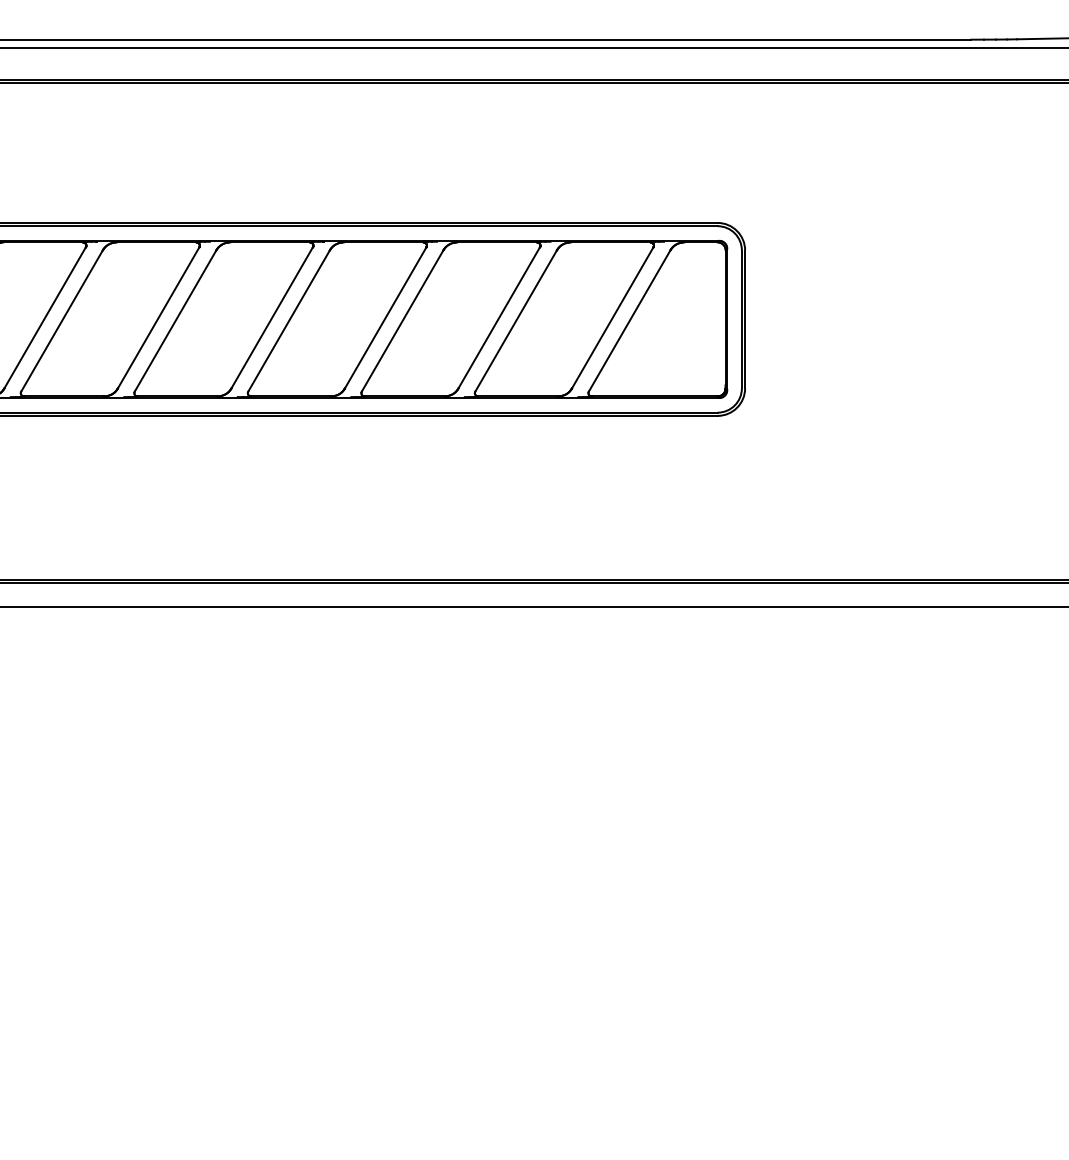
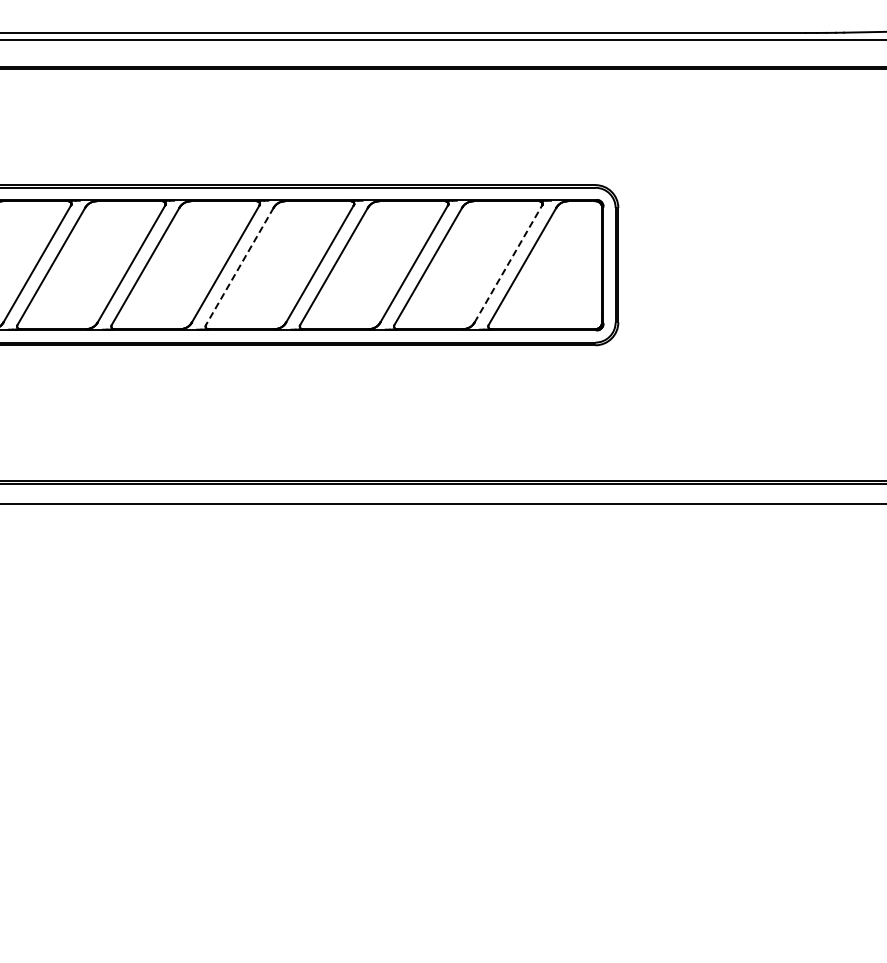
line: (612, 317) -> (508, 263), solid -> dashed
line: (288, 320) -> (239, 266), solid -> dashed

